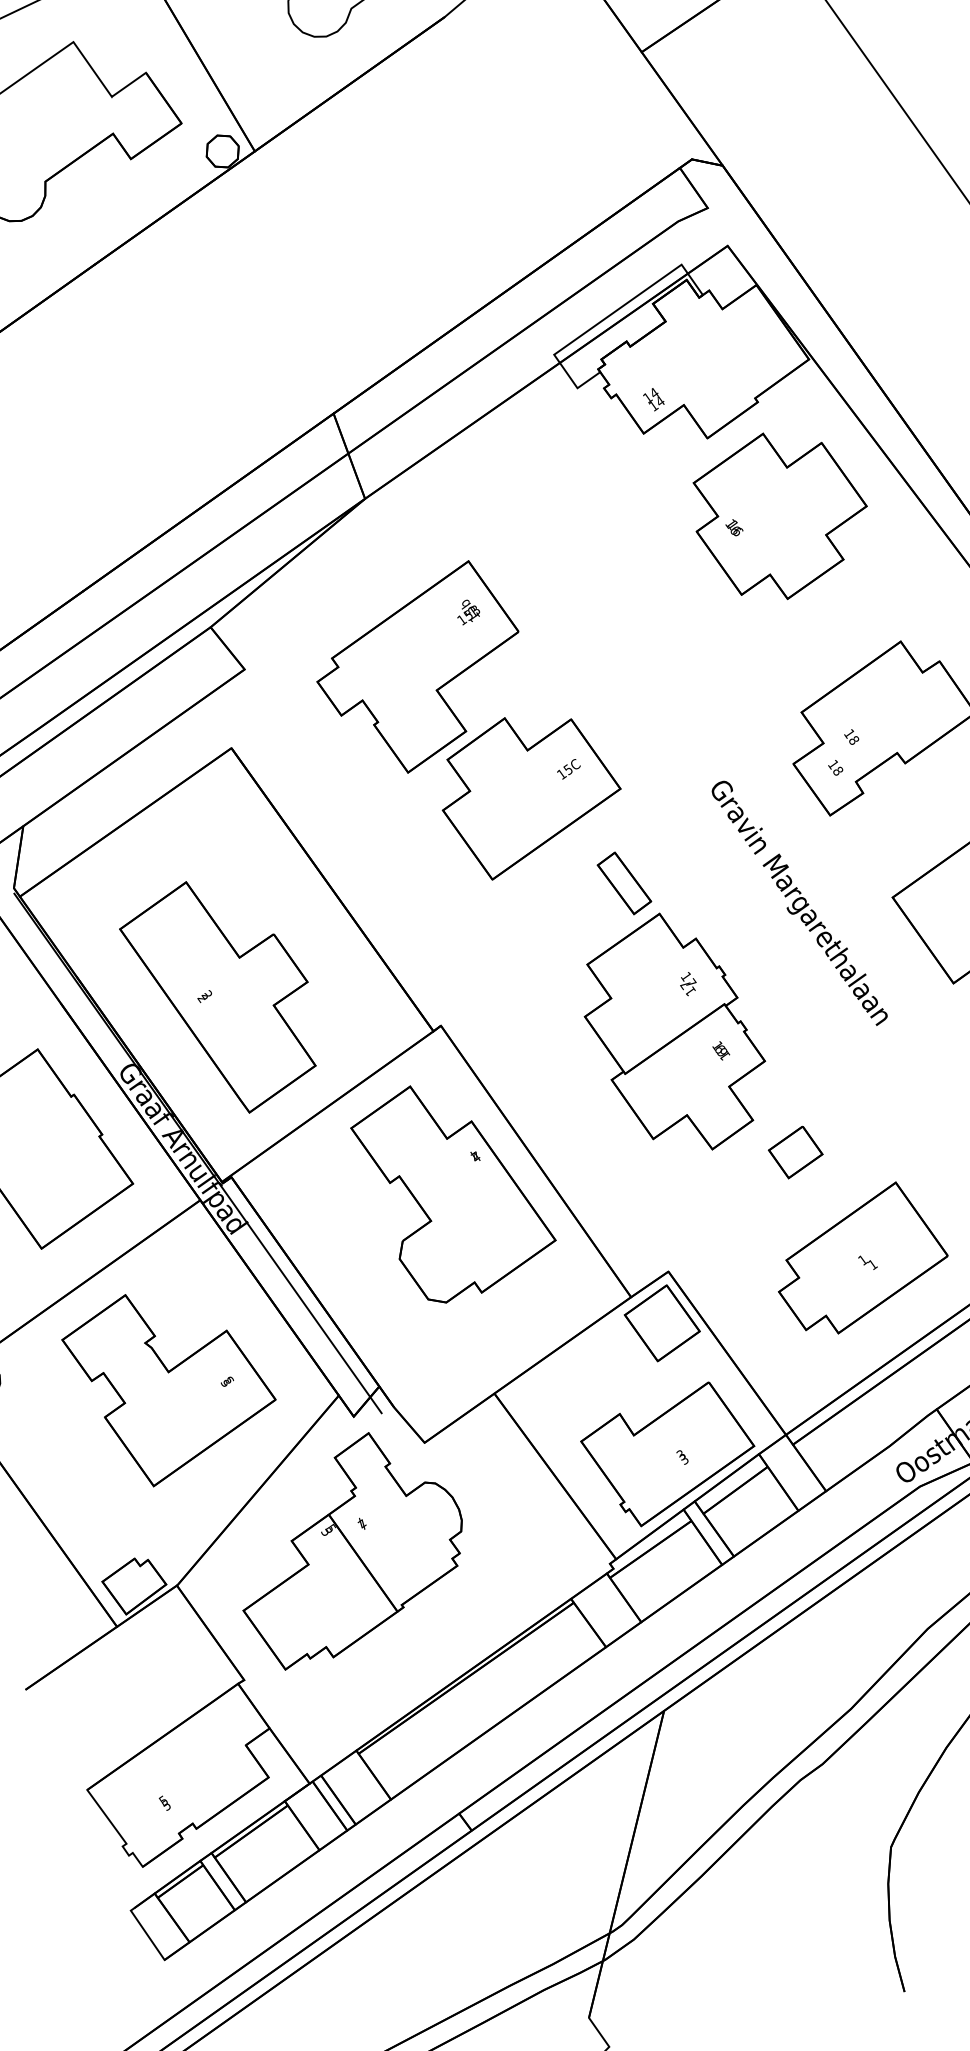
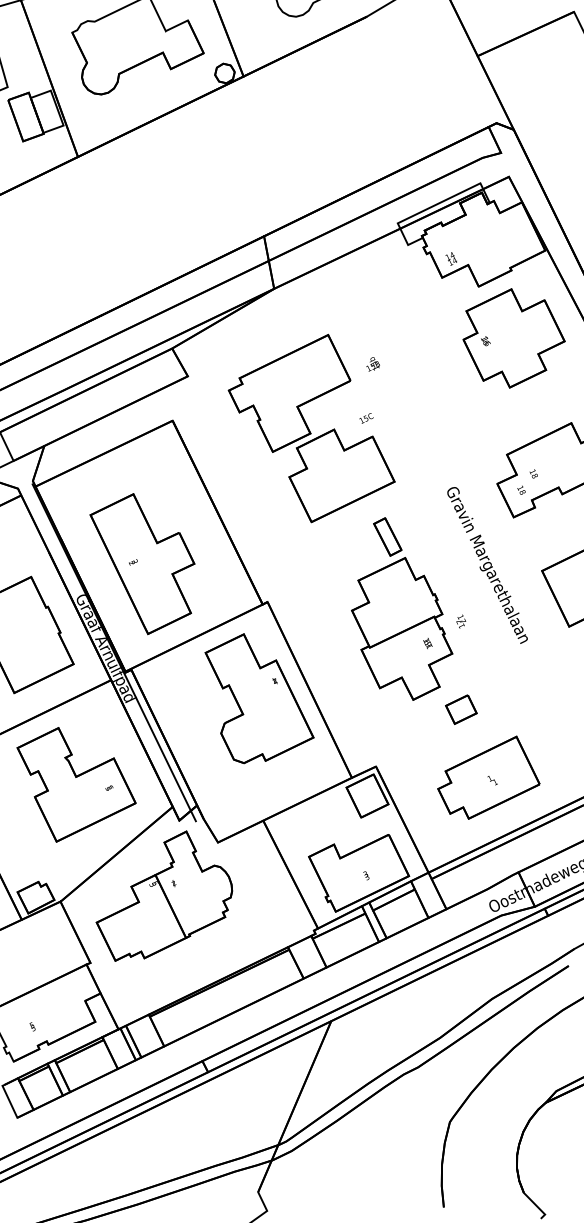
text: (467, 612) -> (372, 364), moved
text: (568, 769) -> (366, 418), moved
text: (688, 983) -> (461, 621), moved

